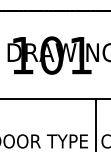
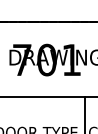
text: (22, 54) -> (22, 59), 101 -> 701

